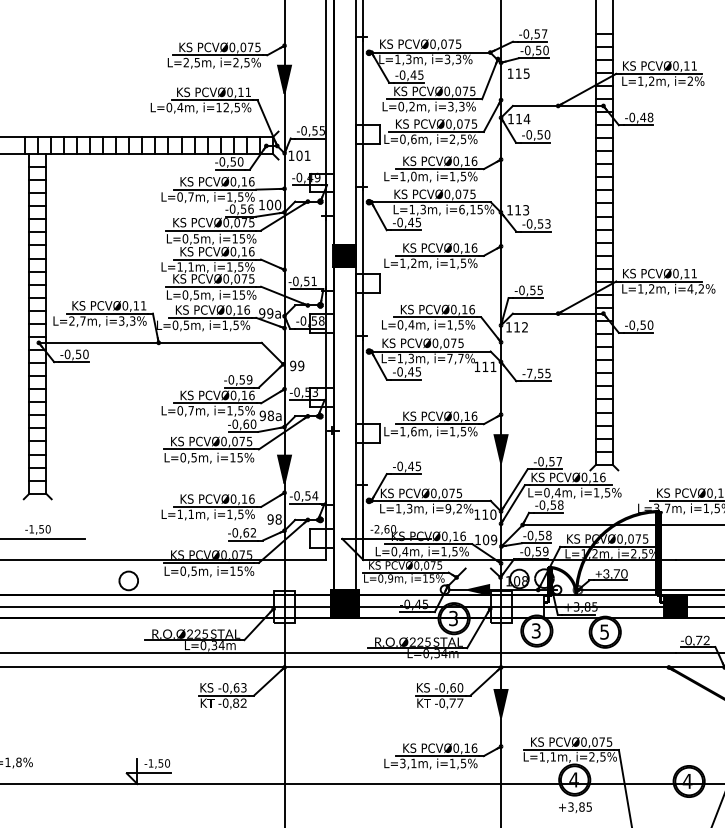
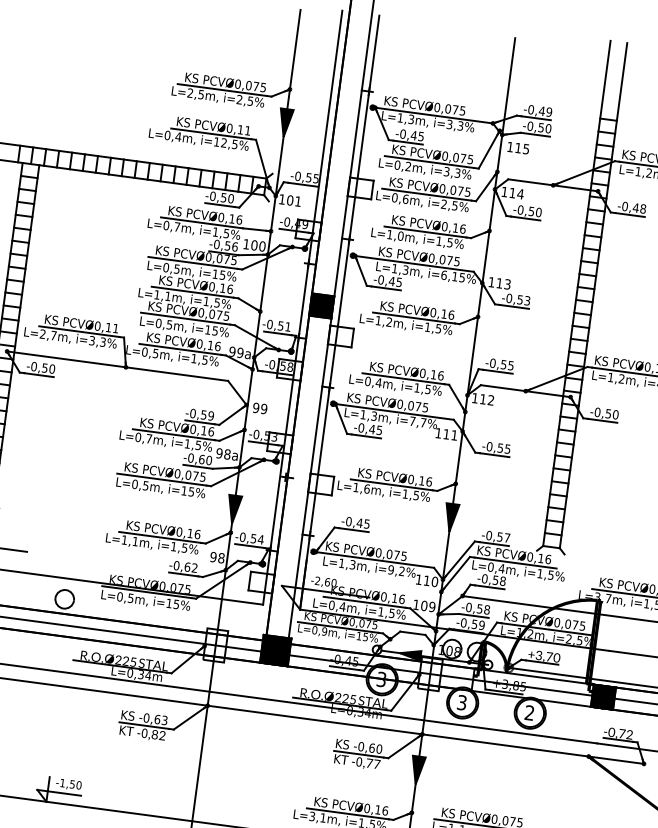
text: (540, 33) -> (545, 111), -0,57 -> -0,49
text: (529, 373) -> (489, 446), -7,55 -> -0,55
line: (478, 568) -> (413, 633), added
text: (604, 631) -> (529, 712), 5 -> 2

